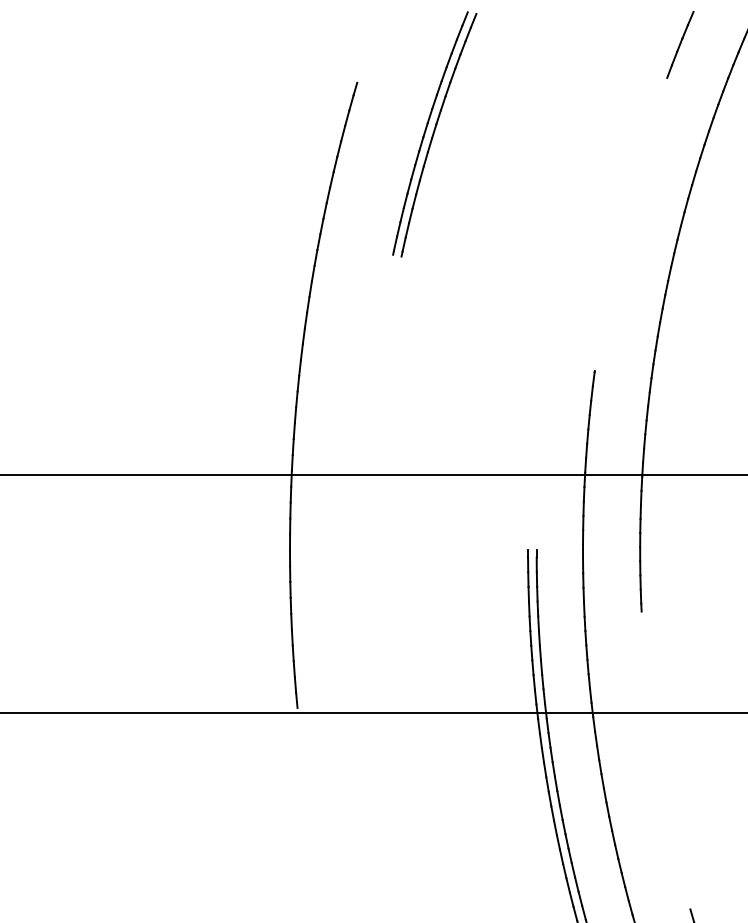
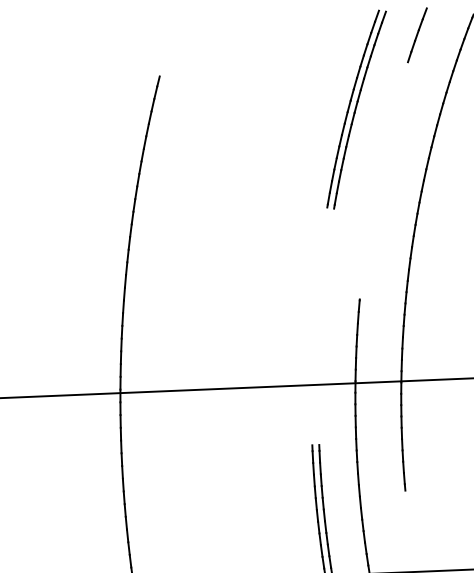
part: (434, 134) -> (356, 109), moved

